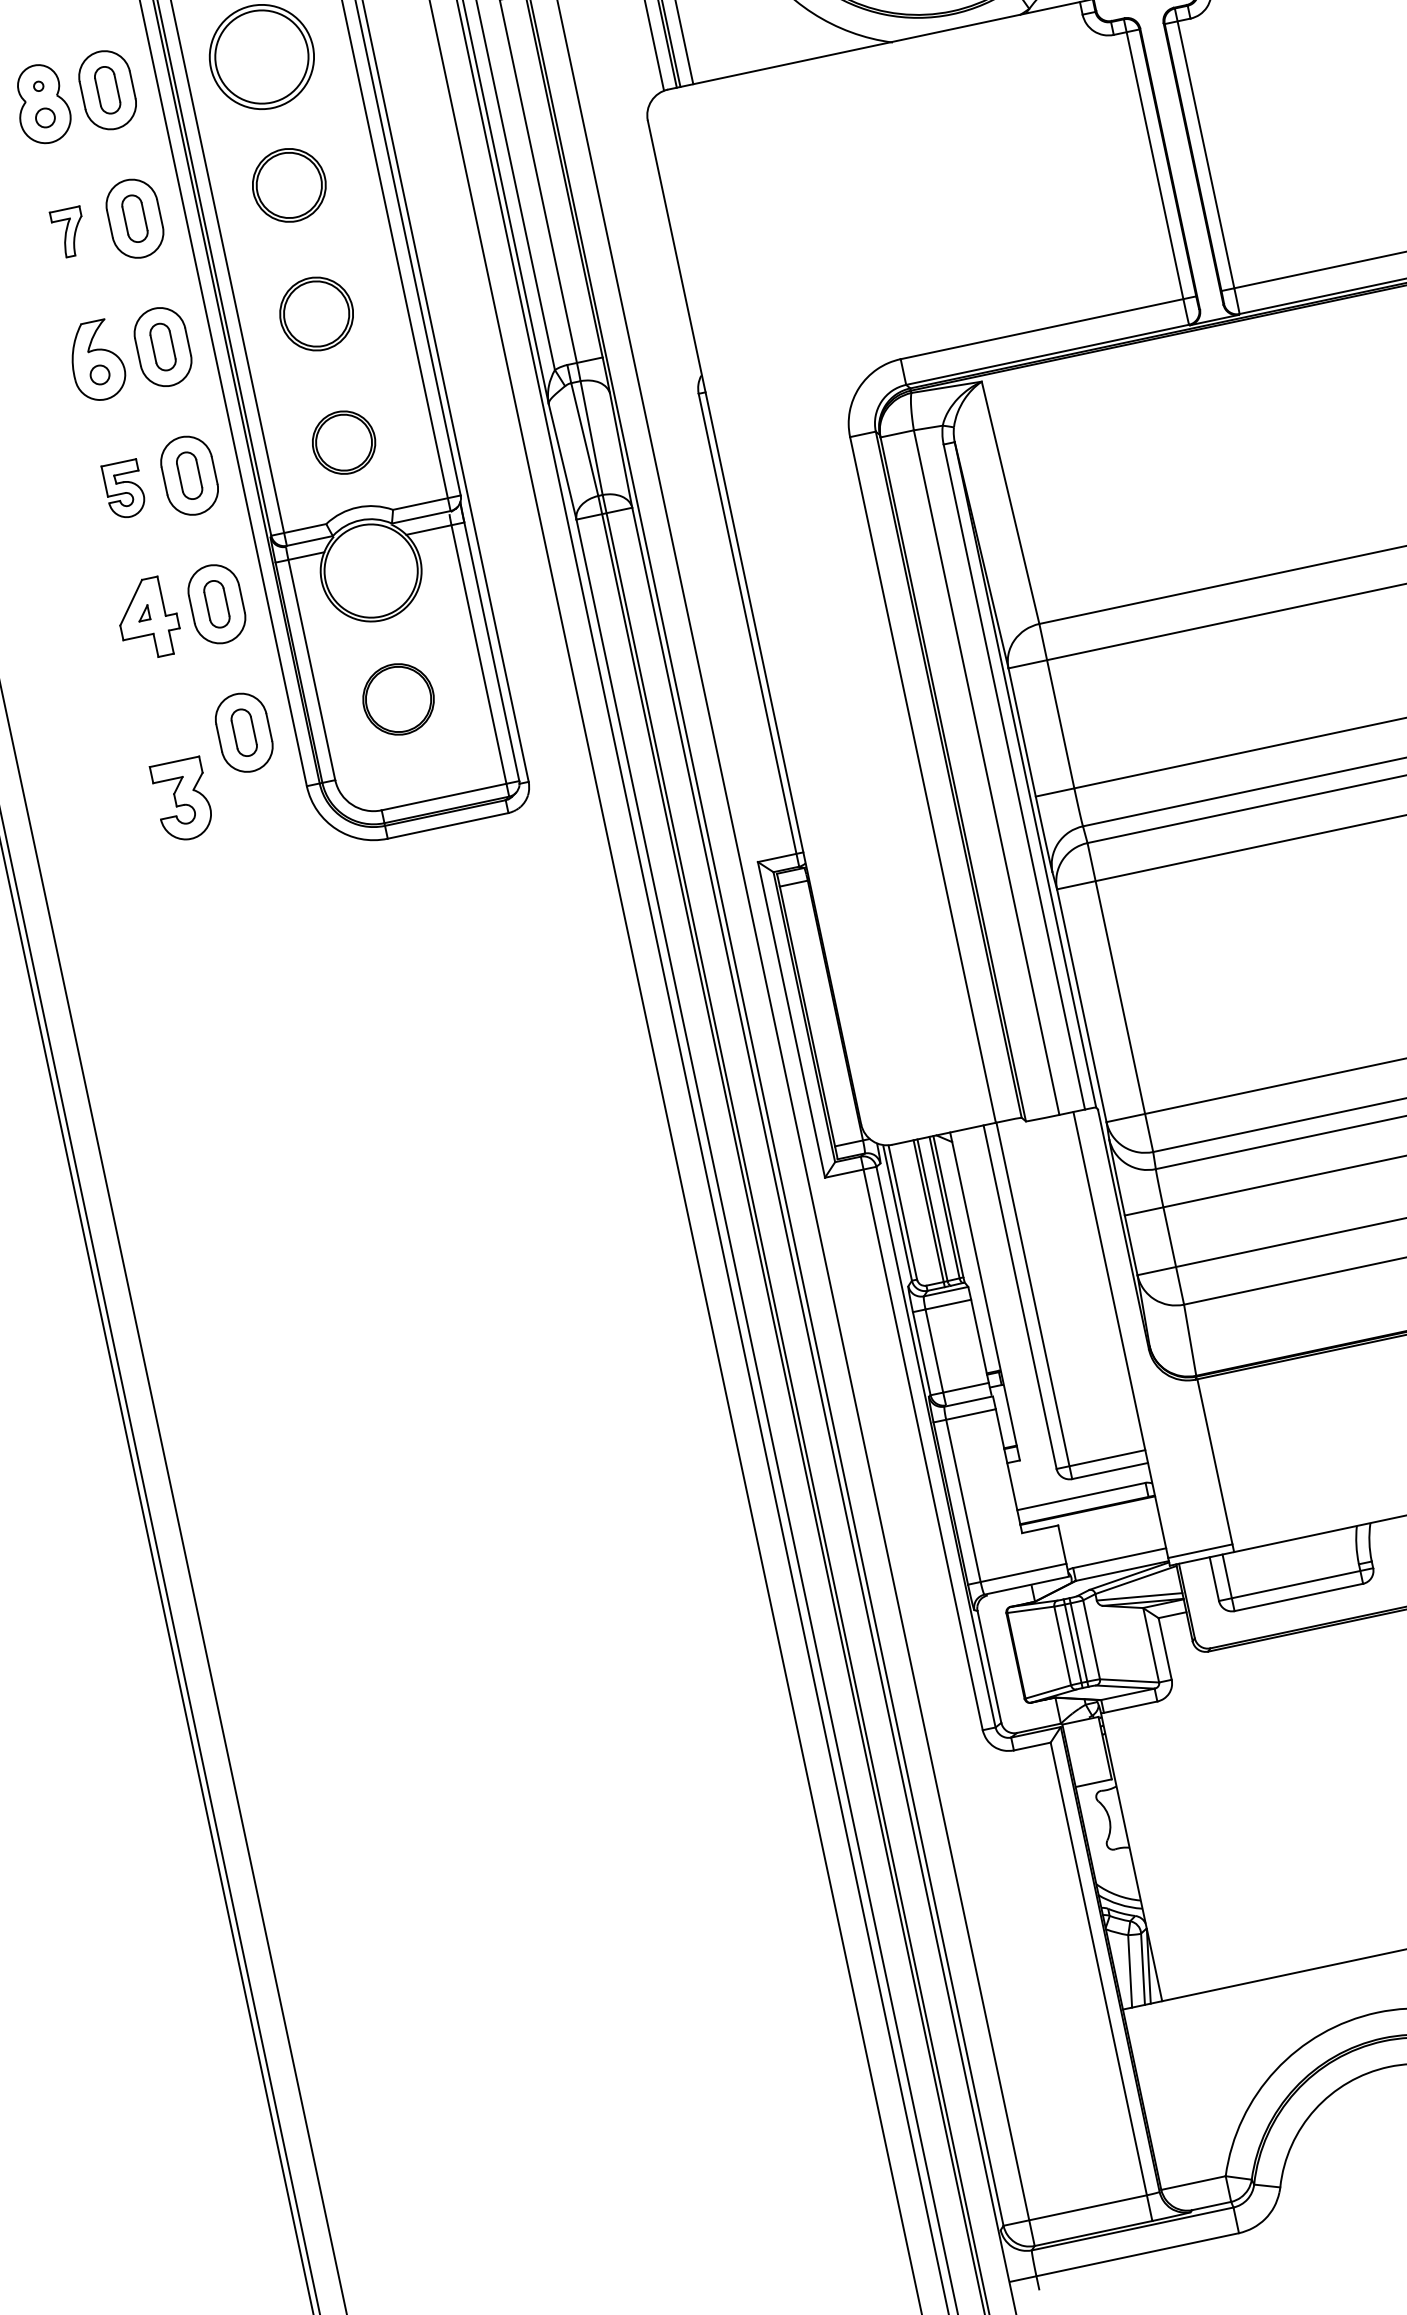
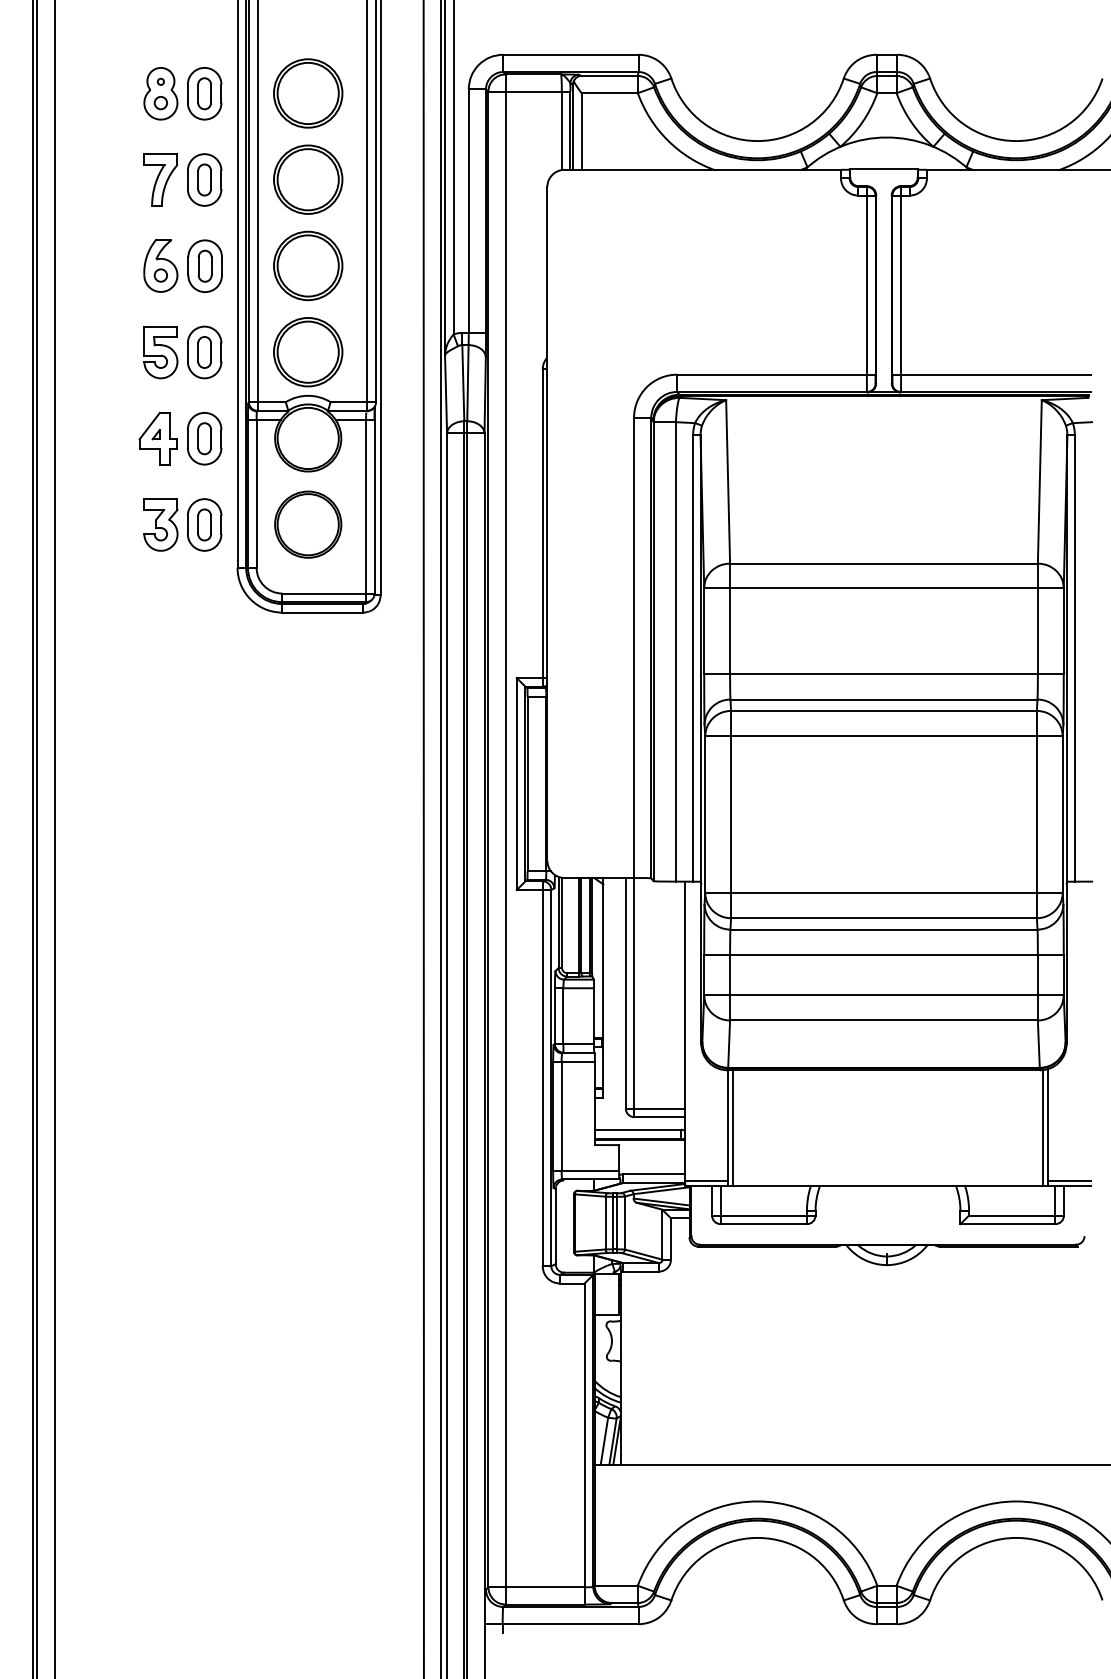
part: (289, 185) -> (308, 179), size x1.43
part: (69, 231) -> (160, 179), size x1.67
part: (316, 313) -> (308, 265), size x1.43
part: (344, 442) -> (308, 352), size x1.67
part: (123, 489) -> (160, 352), size x1.43
part: (398, 699) -> (308, 524), size x1.43
part: (181, 799) -> (160, 524), moved
line: (1221, 1464) -> (732, 1128), added

